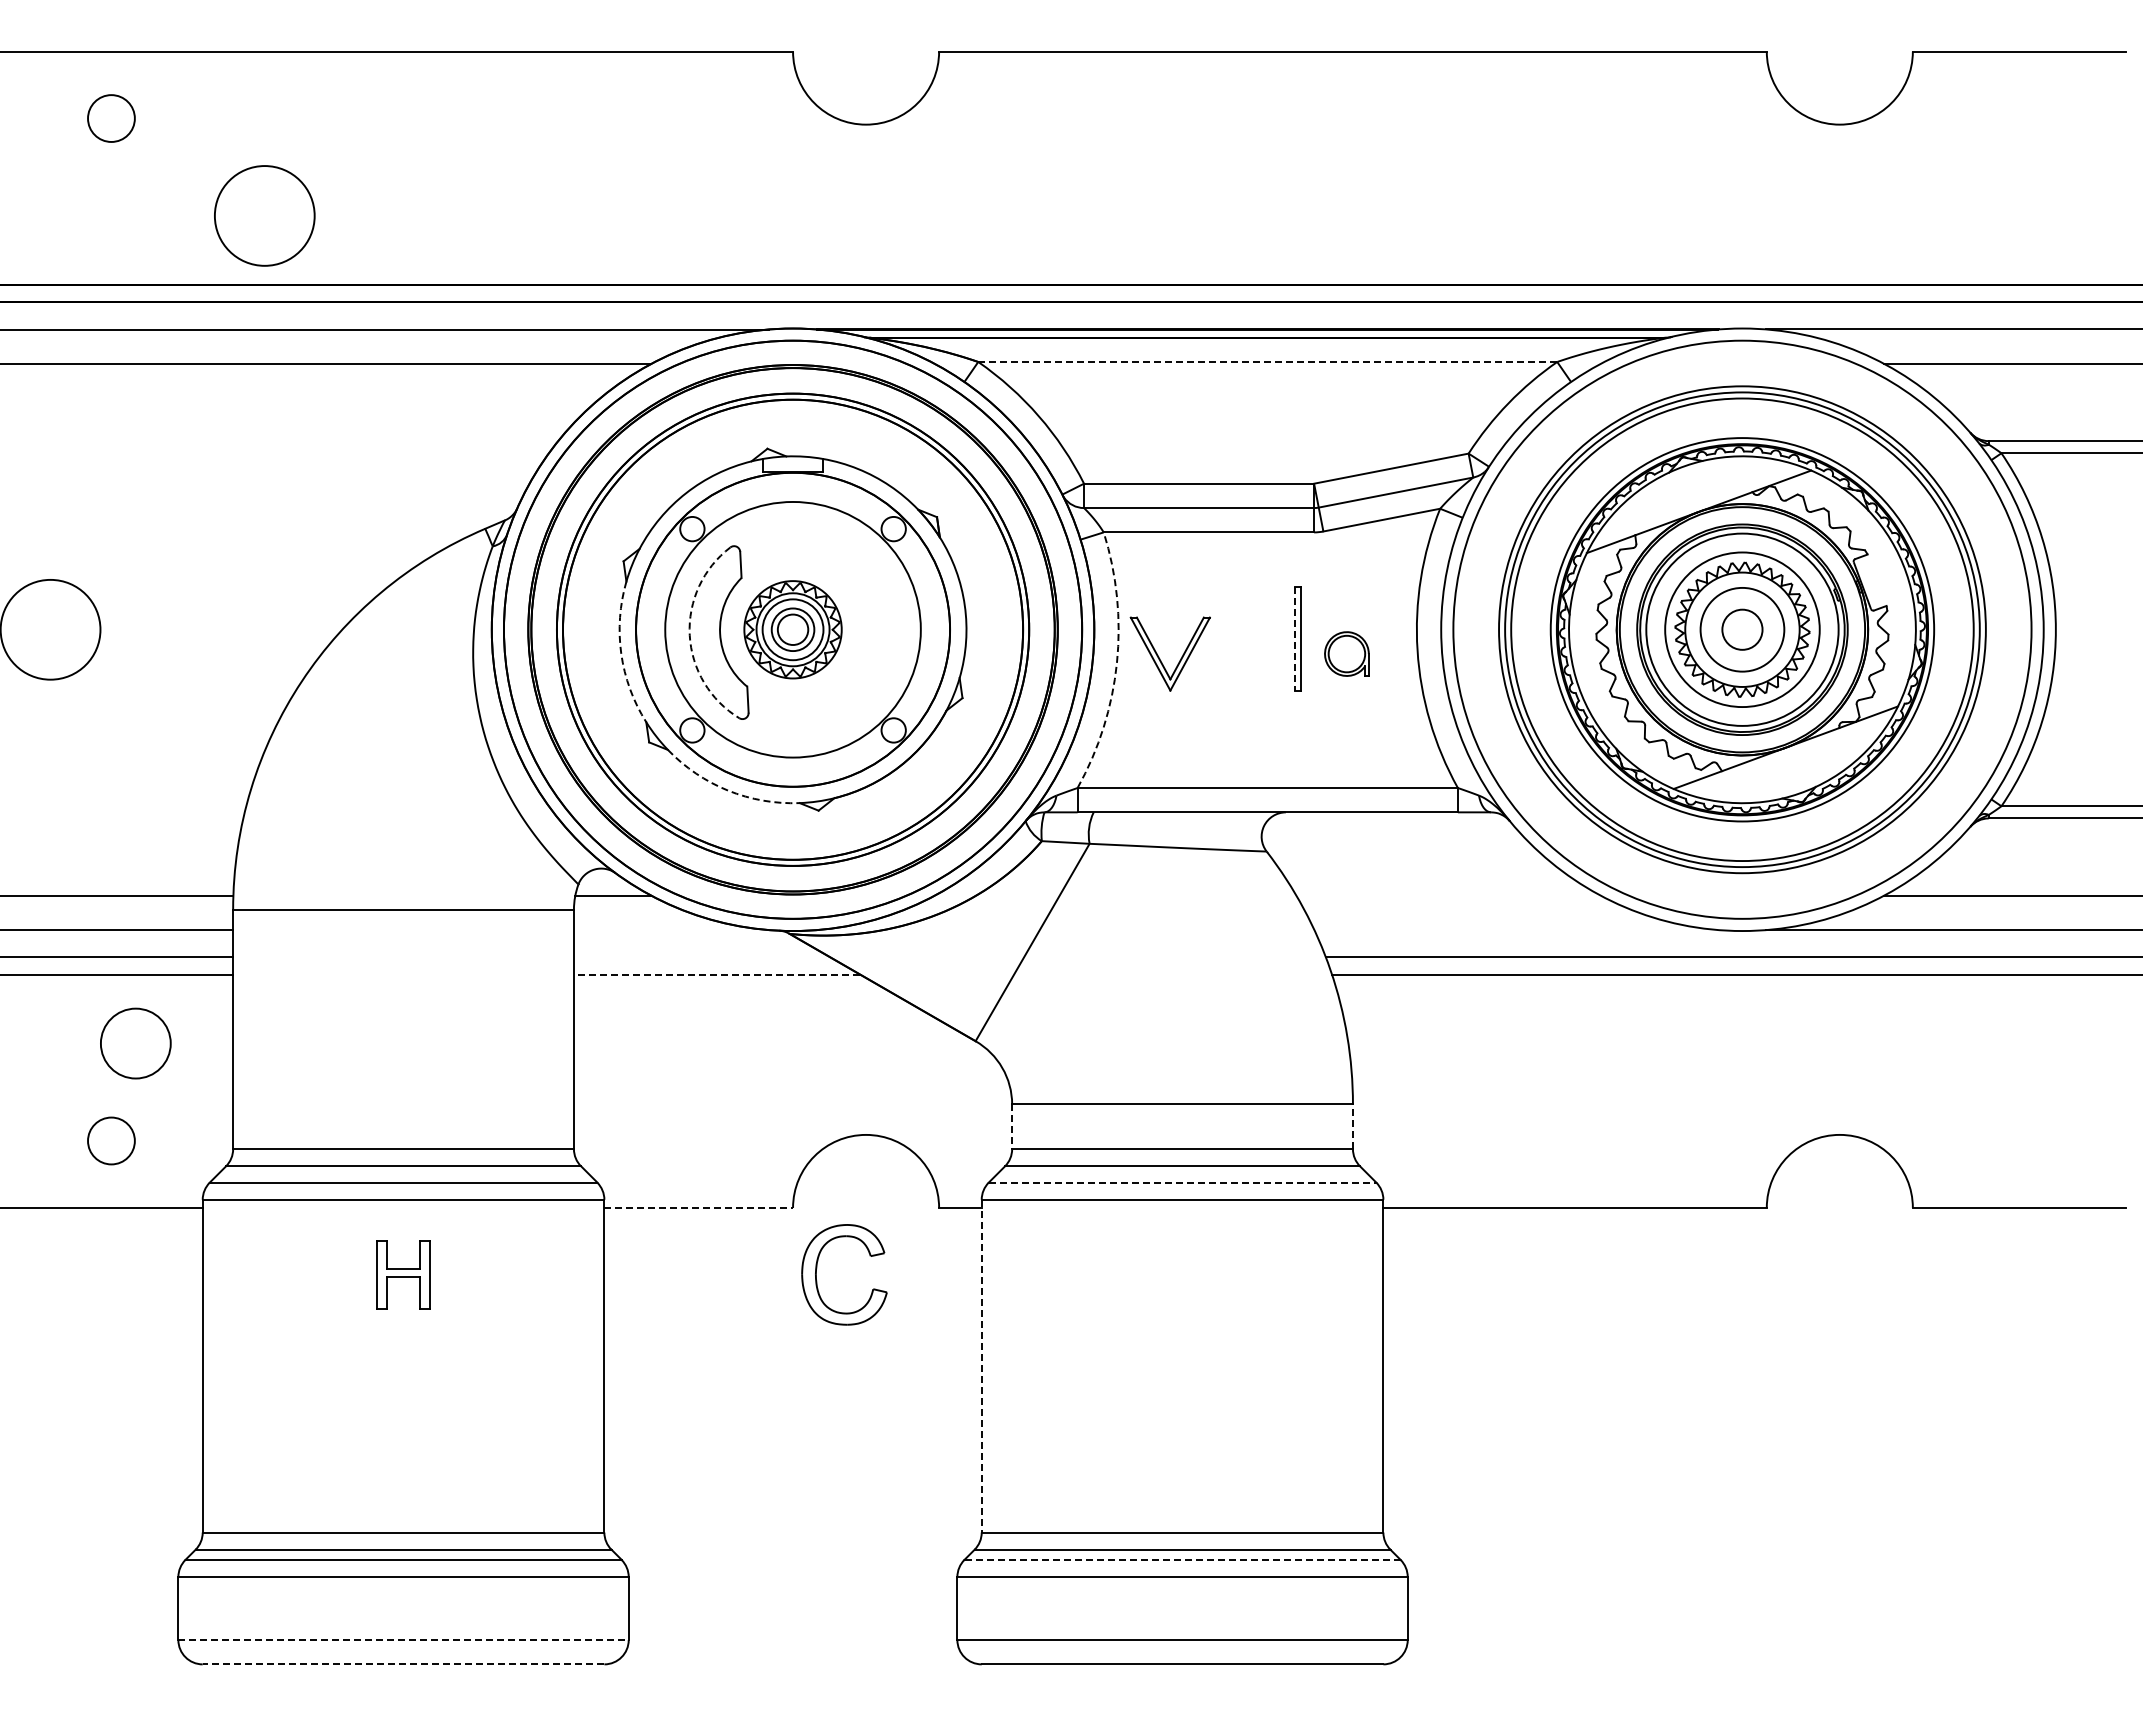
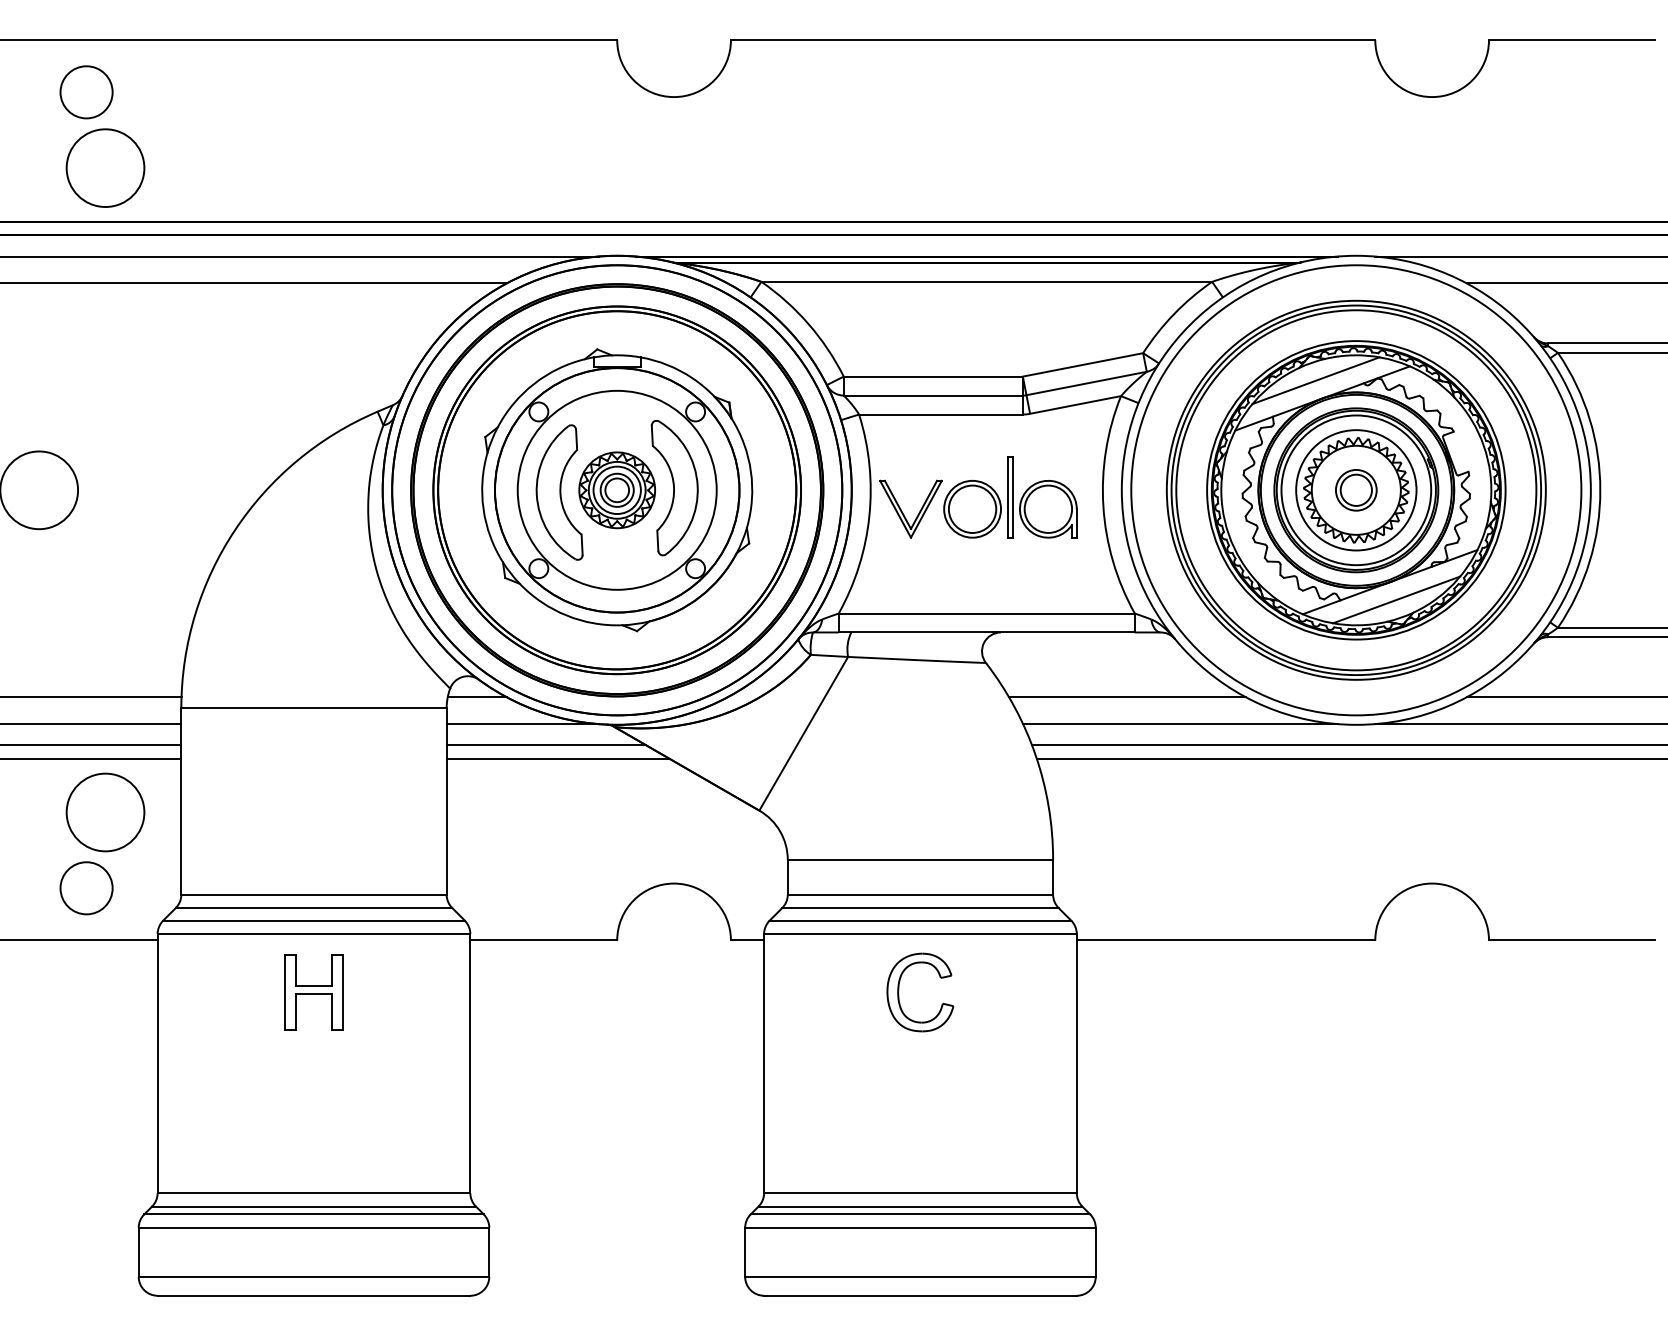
circle: (111, 118) -> (86, 92), size x1.43
circle: (264, 215) -> (105, 167), moved
line: (1267, 362) -> (986, 282), dashed -> solid
line: (1690, 488) -> (1315, 380), added
part: (866, 626) -> (674, 487), added
circle: (1742, 629) -> (1356, 490), size x0.62
arc: (689, 635) -> (536, 494), dashed -> solid
line: (1295, 638) -> (1008, 497), dashed -> solid
part: (1249, 653) -> (972, 508), added
part: (1346, 653) -> (1048, 508), size x1.67
arc: (621, 654) -> (483, 509), dashed -> solid
arc: (1116, 662) -> (869, 515), dashed -> solid
line: (1793, 770) -> (1396, 599), added
arc: (728, 790) -> (566, 615), dashed -> solid
line: (1448, 895) -> (1127, 697), added
line: (671, 930) -> (522, 724), added
line: (1516, 930) -> (1180, 724), added
line: (701, 957) -> (545, 745), added
line: (716, 974) -> (557, 758), dashed -> solid
circle: (135, 1043) -> (105, 812), size x1.43
line: (1352, 1126) -> (1052, 877), dashed -> solid
line: (1012, 1127) -> (788, 877), dashed -> solid
circle: (111, 1140) -> (86, 887), size x1.43
line: (1182, 1182) -> (920, 920), dashed -> solid
line: (699, 1207) -> (544, 940), dashed -> solid
part: (817, 1268) -> (899, 987), moved
part: (403, 1274) -> (313, 992), size x1.43
line: (981, 1366) -> (763, 1063), dashed -> solid
line: (1183, 1559) -> (921, 1214), dashed -> solid
line: (404, 1640) -> (314, 1277), dashed -> solid
line: (403, 1664) -> (313, 1295), dashed -> solid

